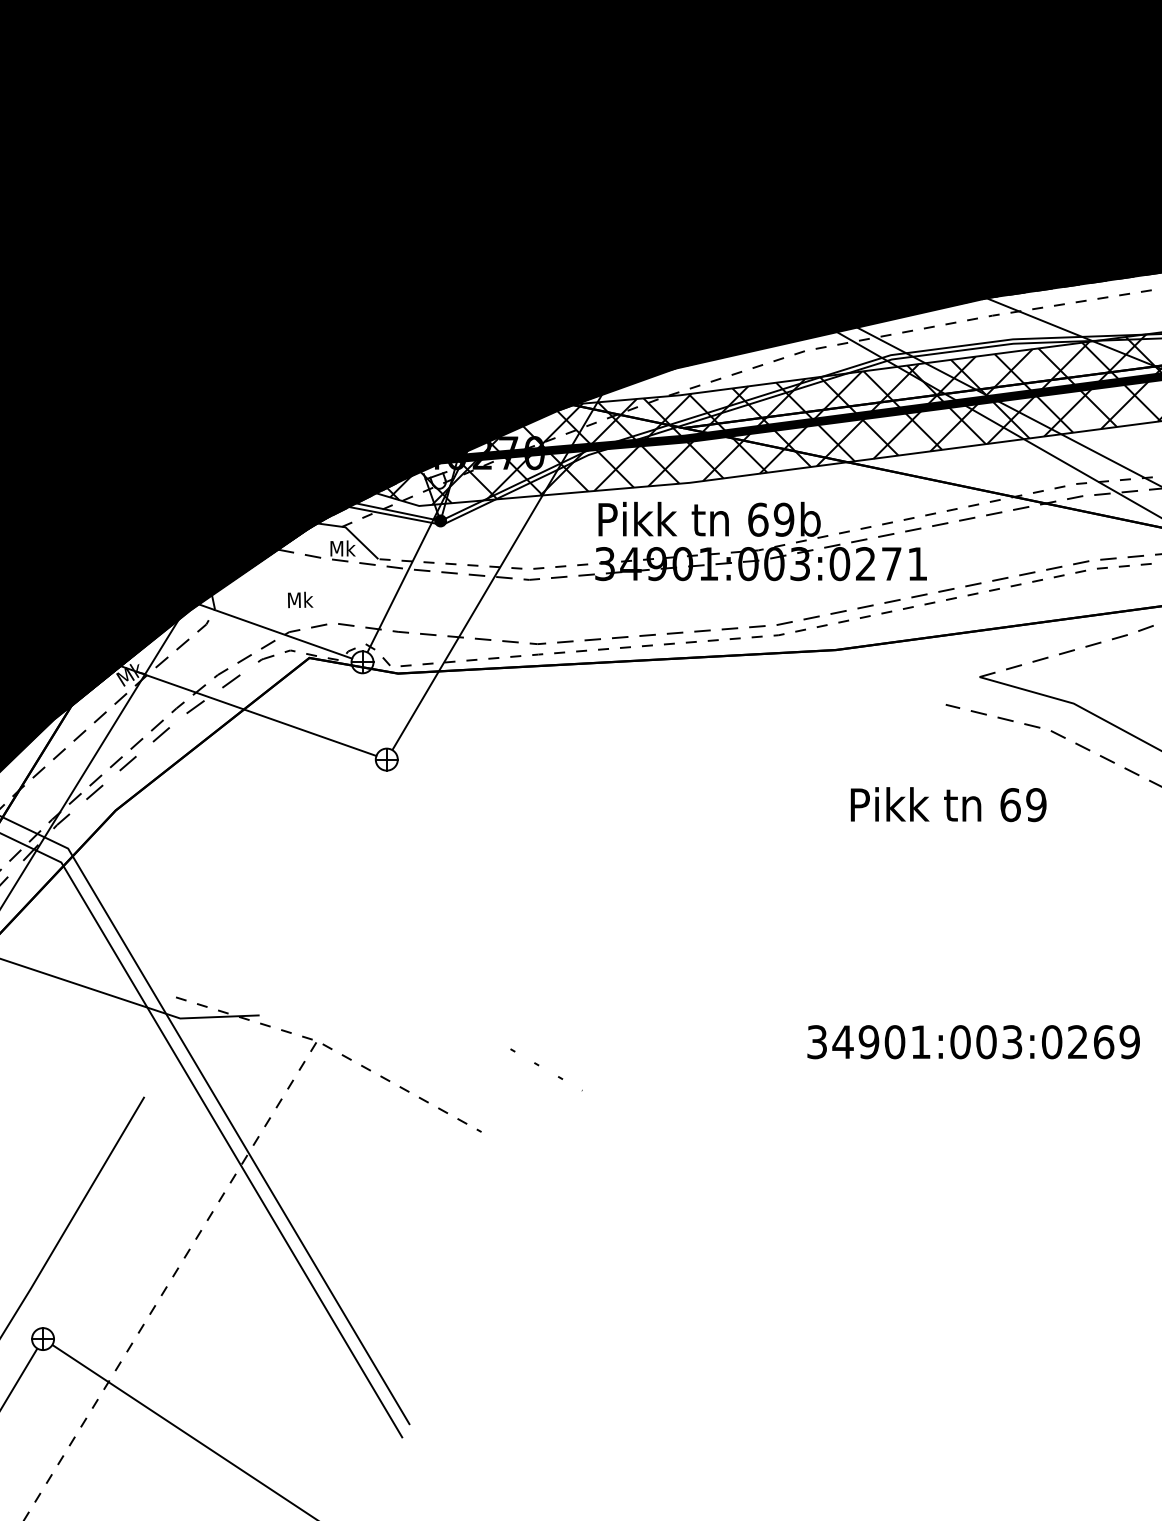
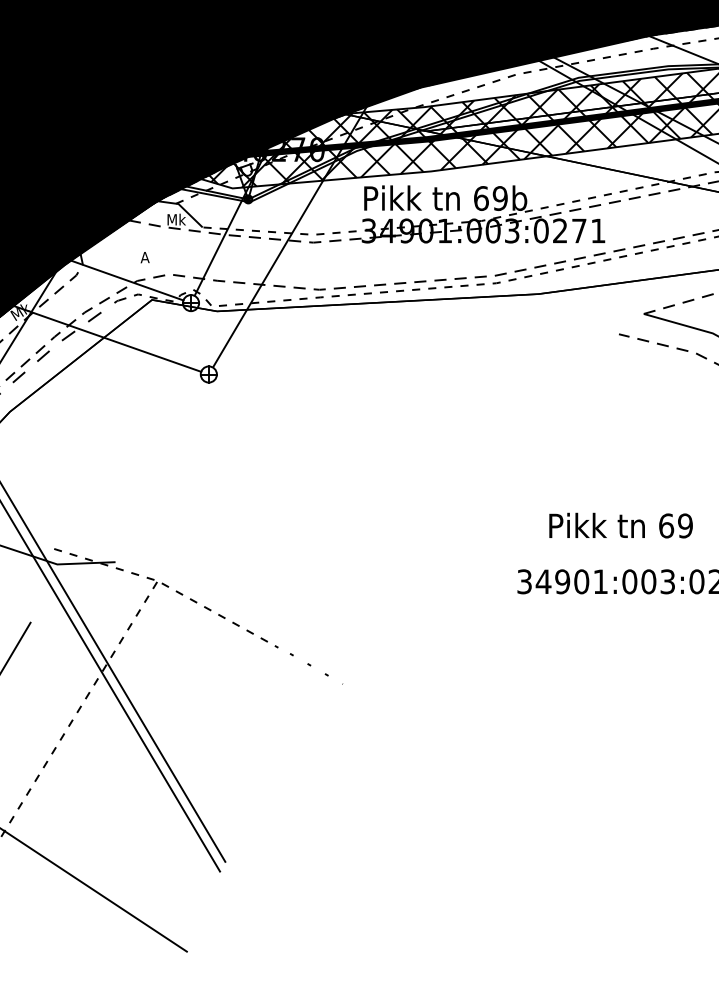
text: (300, 599) -> (145, 257), Mk -> A
text: (948, 804) -> (620, 525), moved
line: (539, 1065) -> (311, 665), moved

